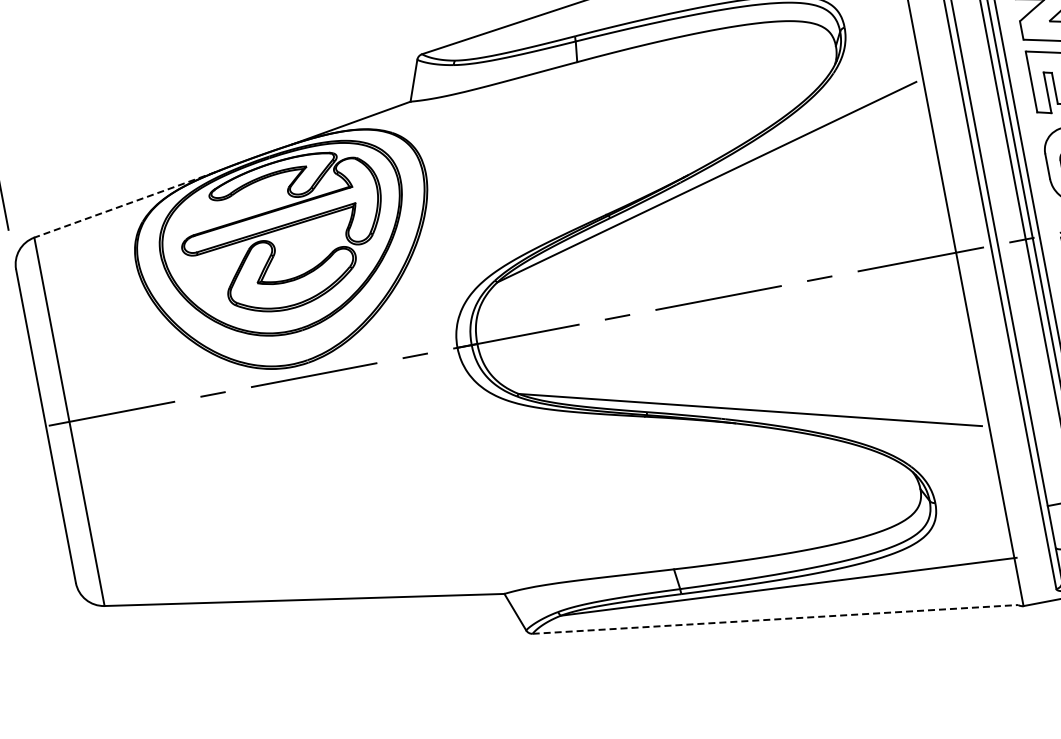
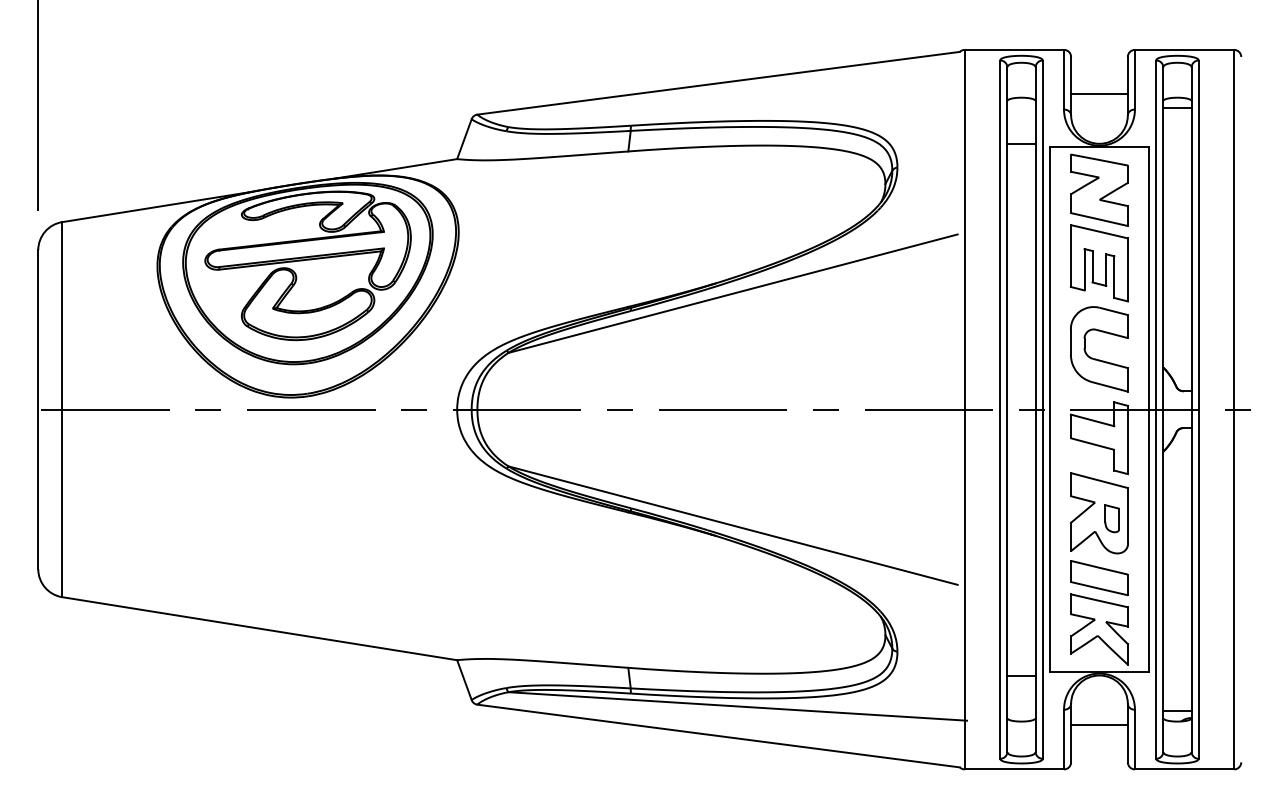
line: (124, 205) -> (156, 207), dashed -> solid
line: (776, 619) -> (719, 736), dashed -> solid

